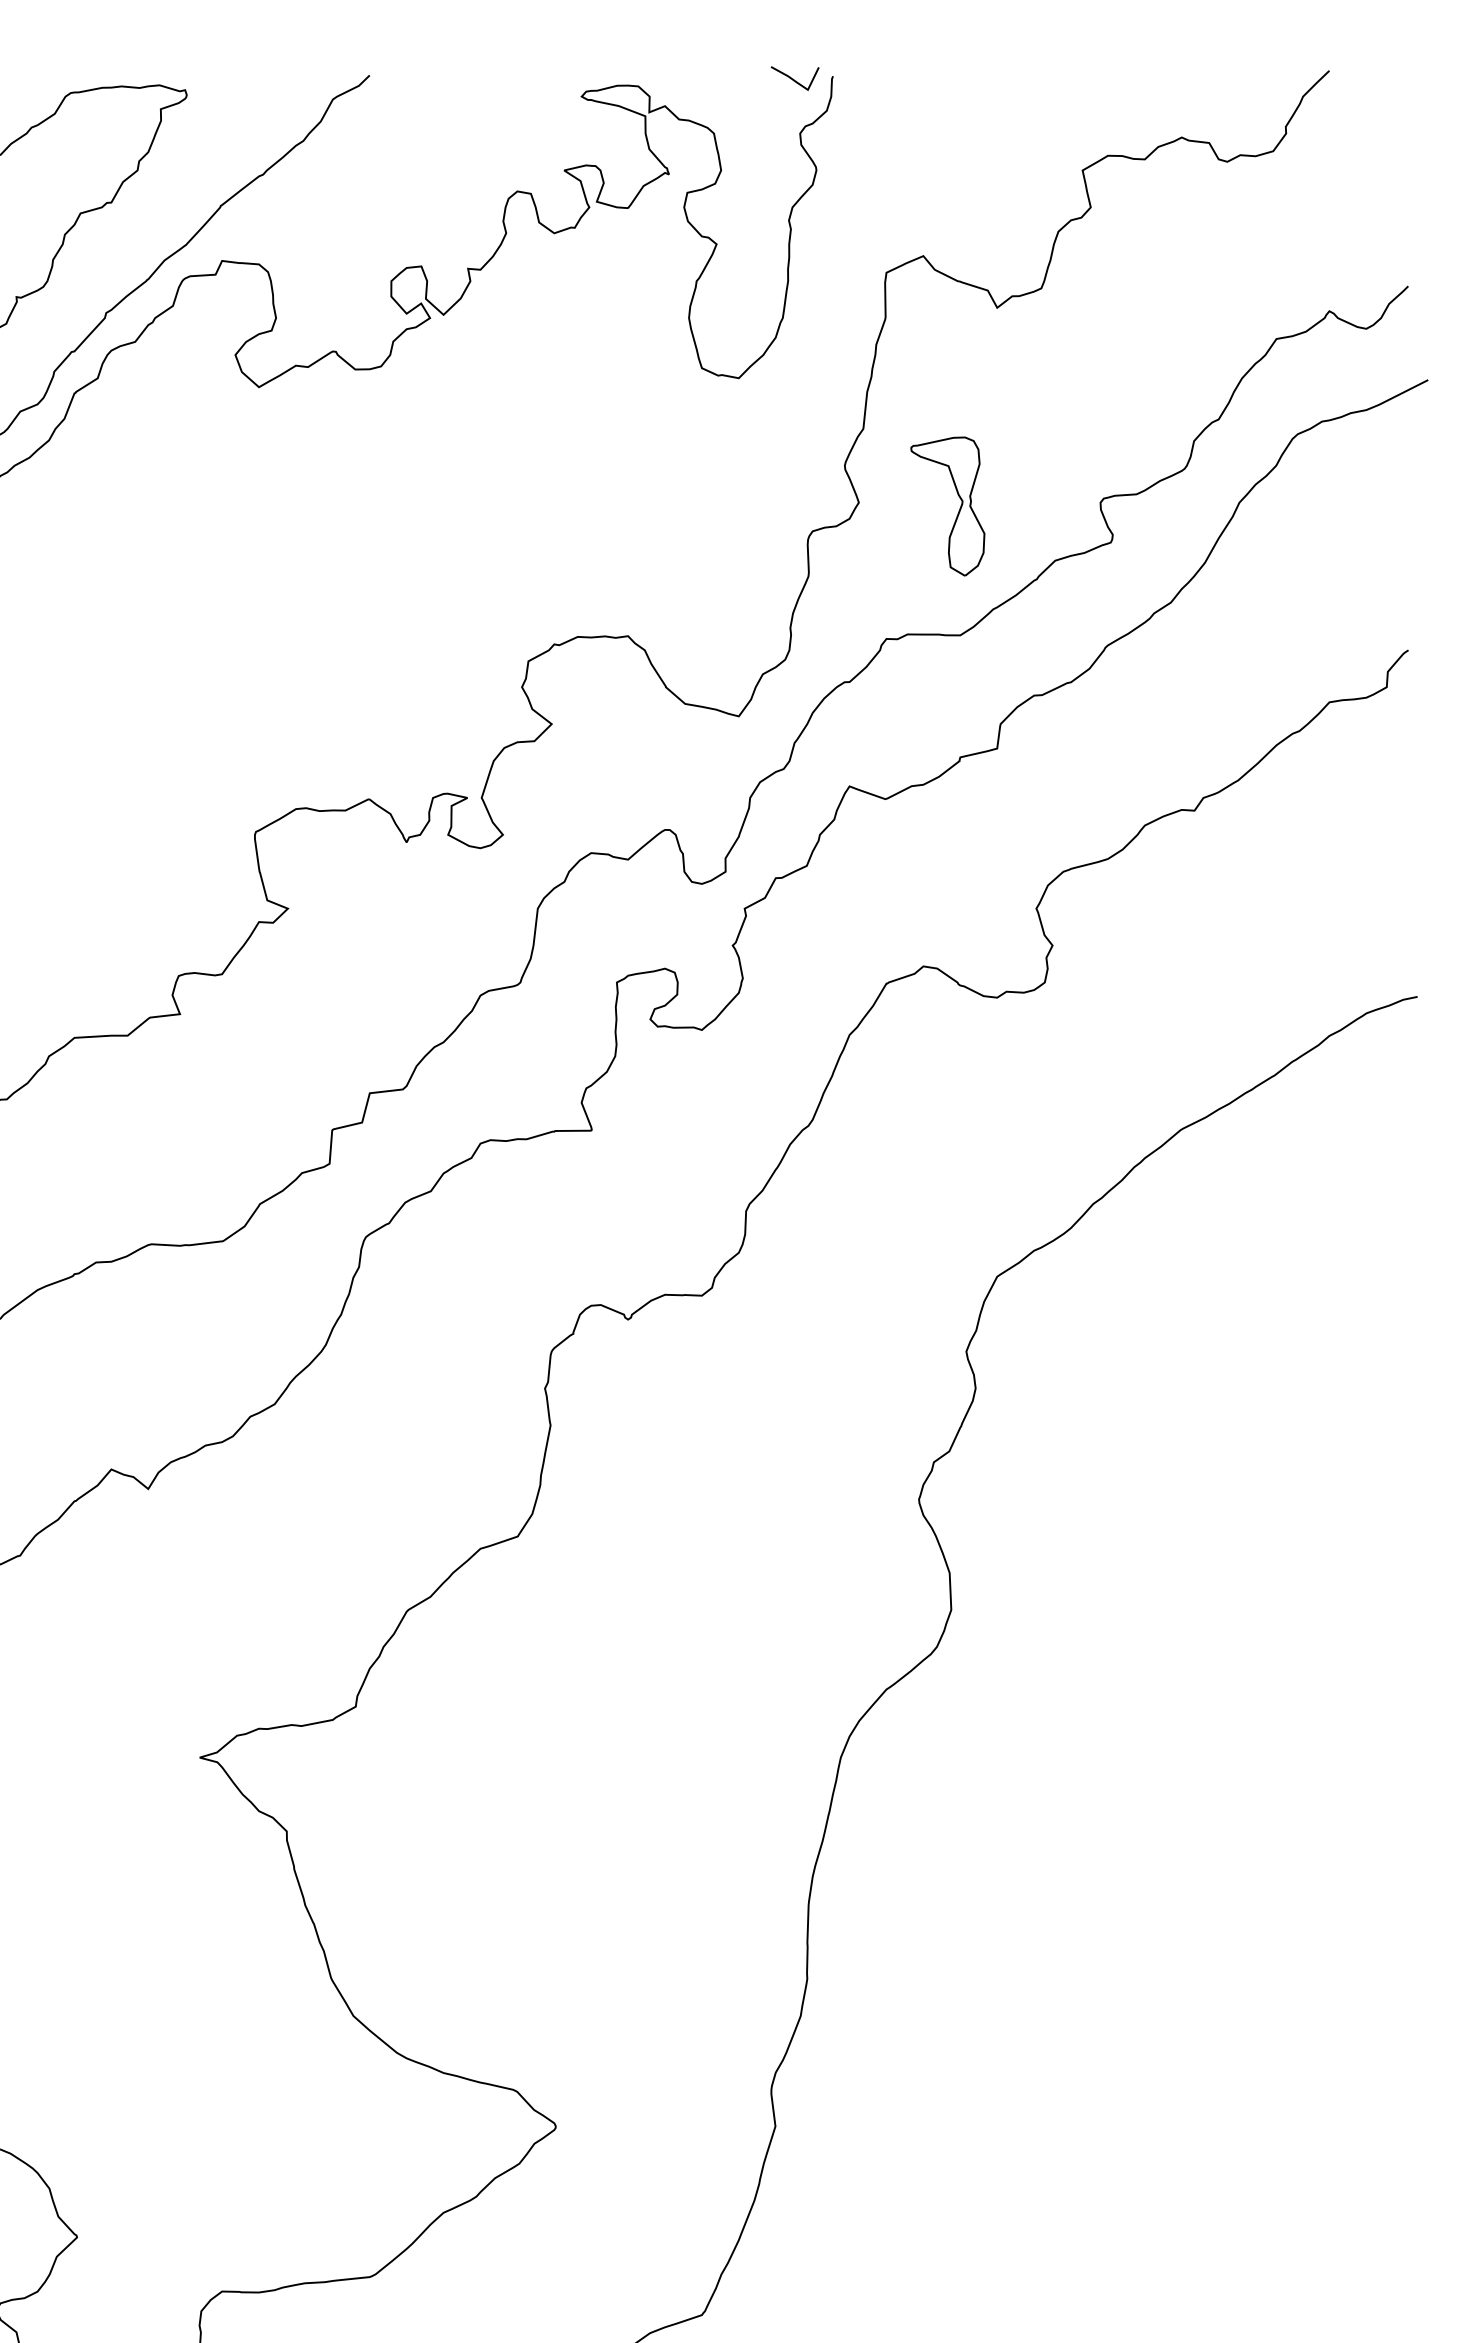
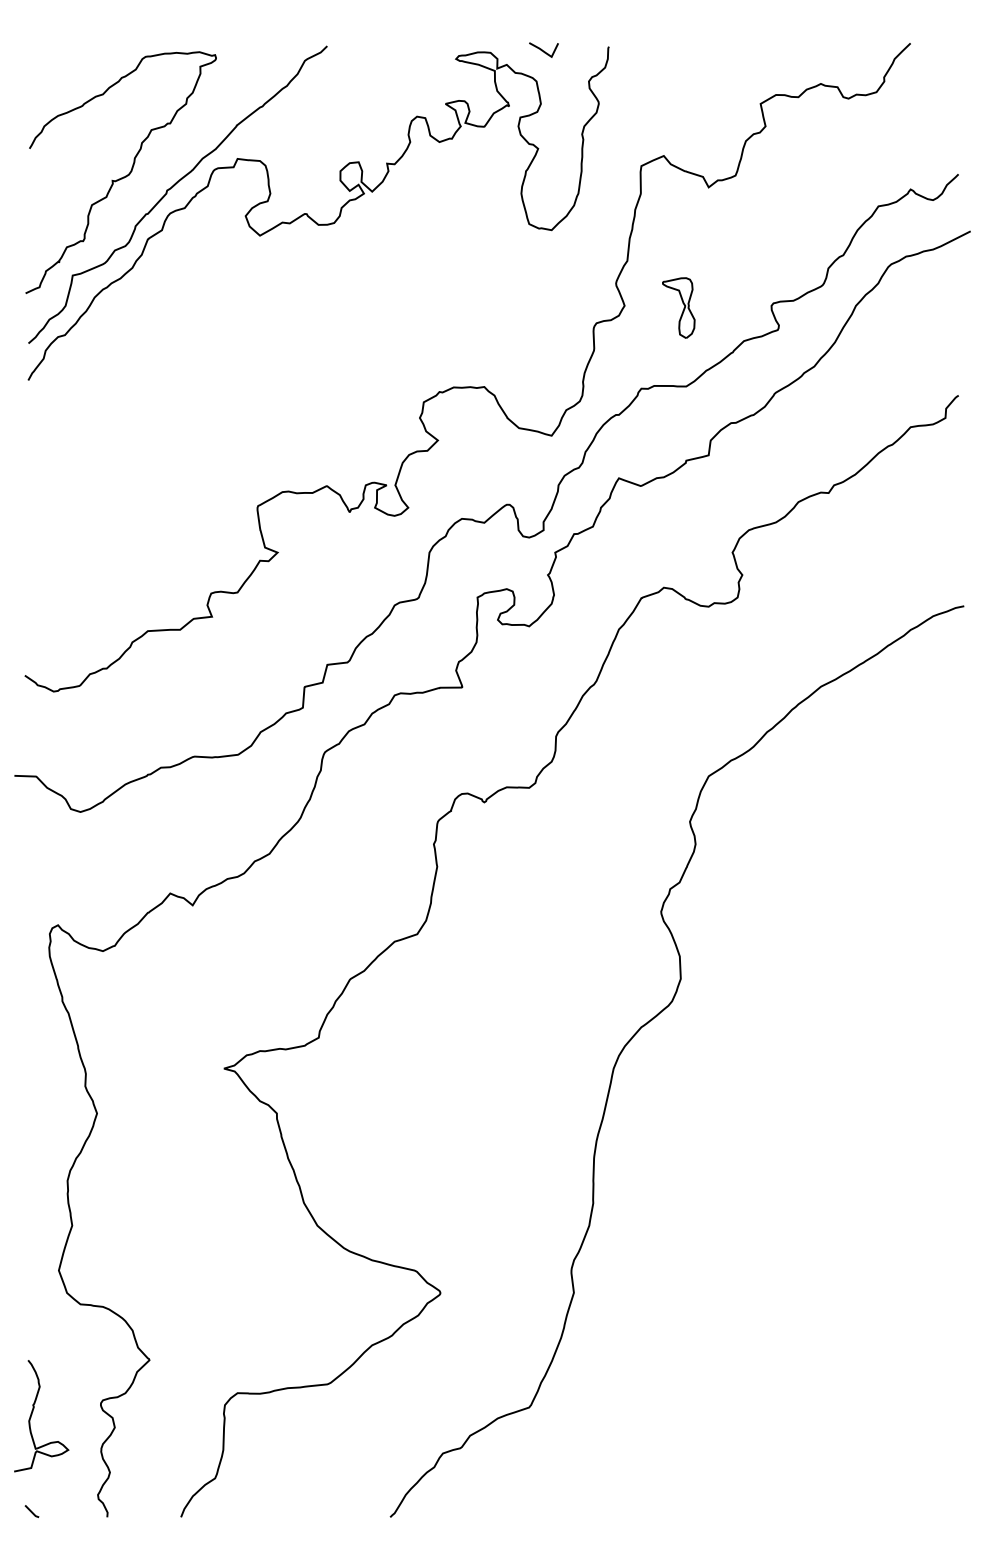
line: (792, 77) -> (542, 49), moved
part: (947, 505) -> (678, 307), size x0.71

